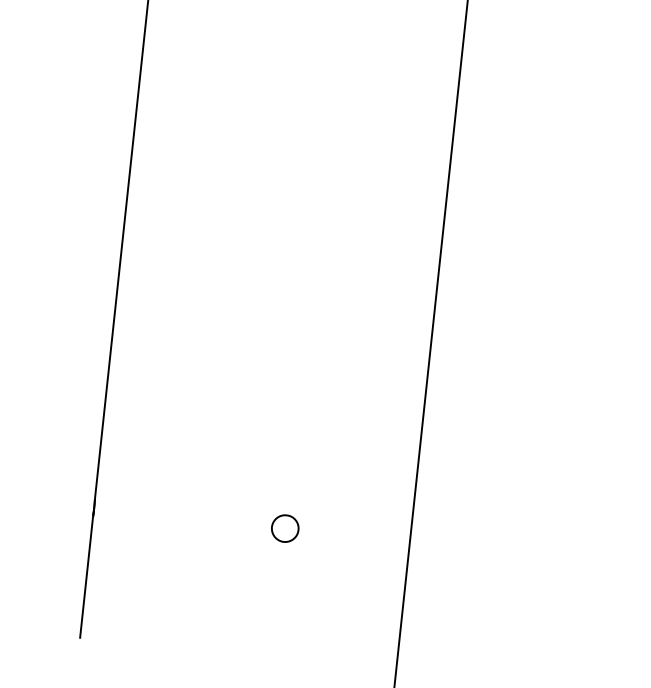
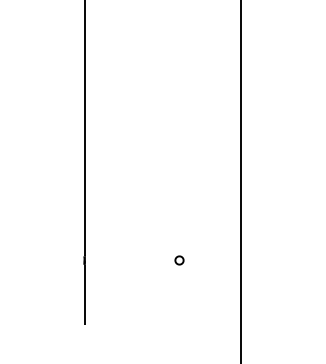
part: (285, 528) -> (179, 260), size x0.62

